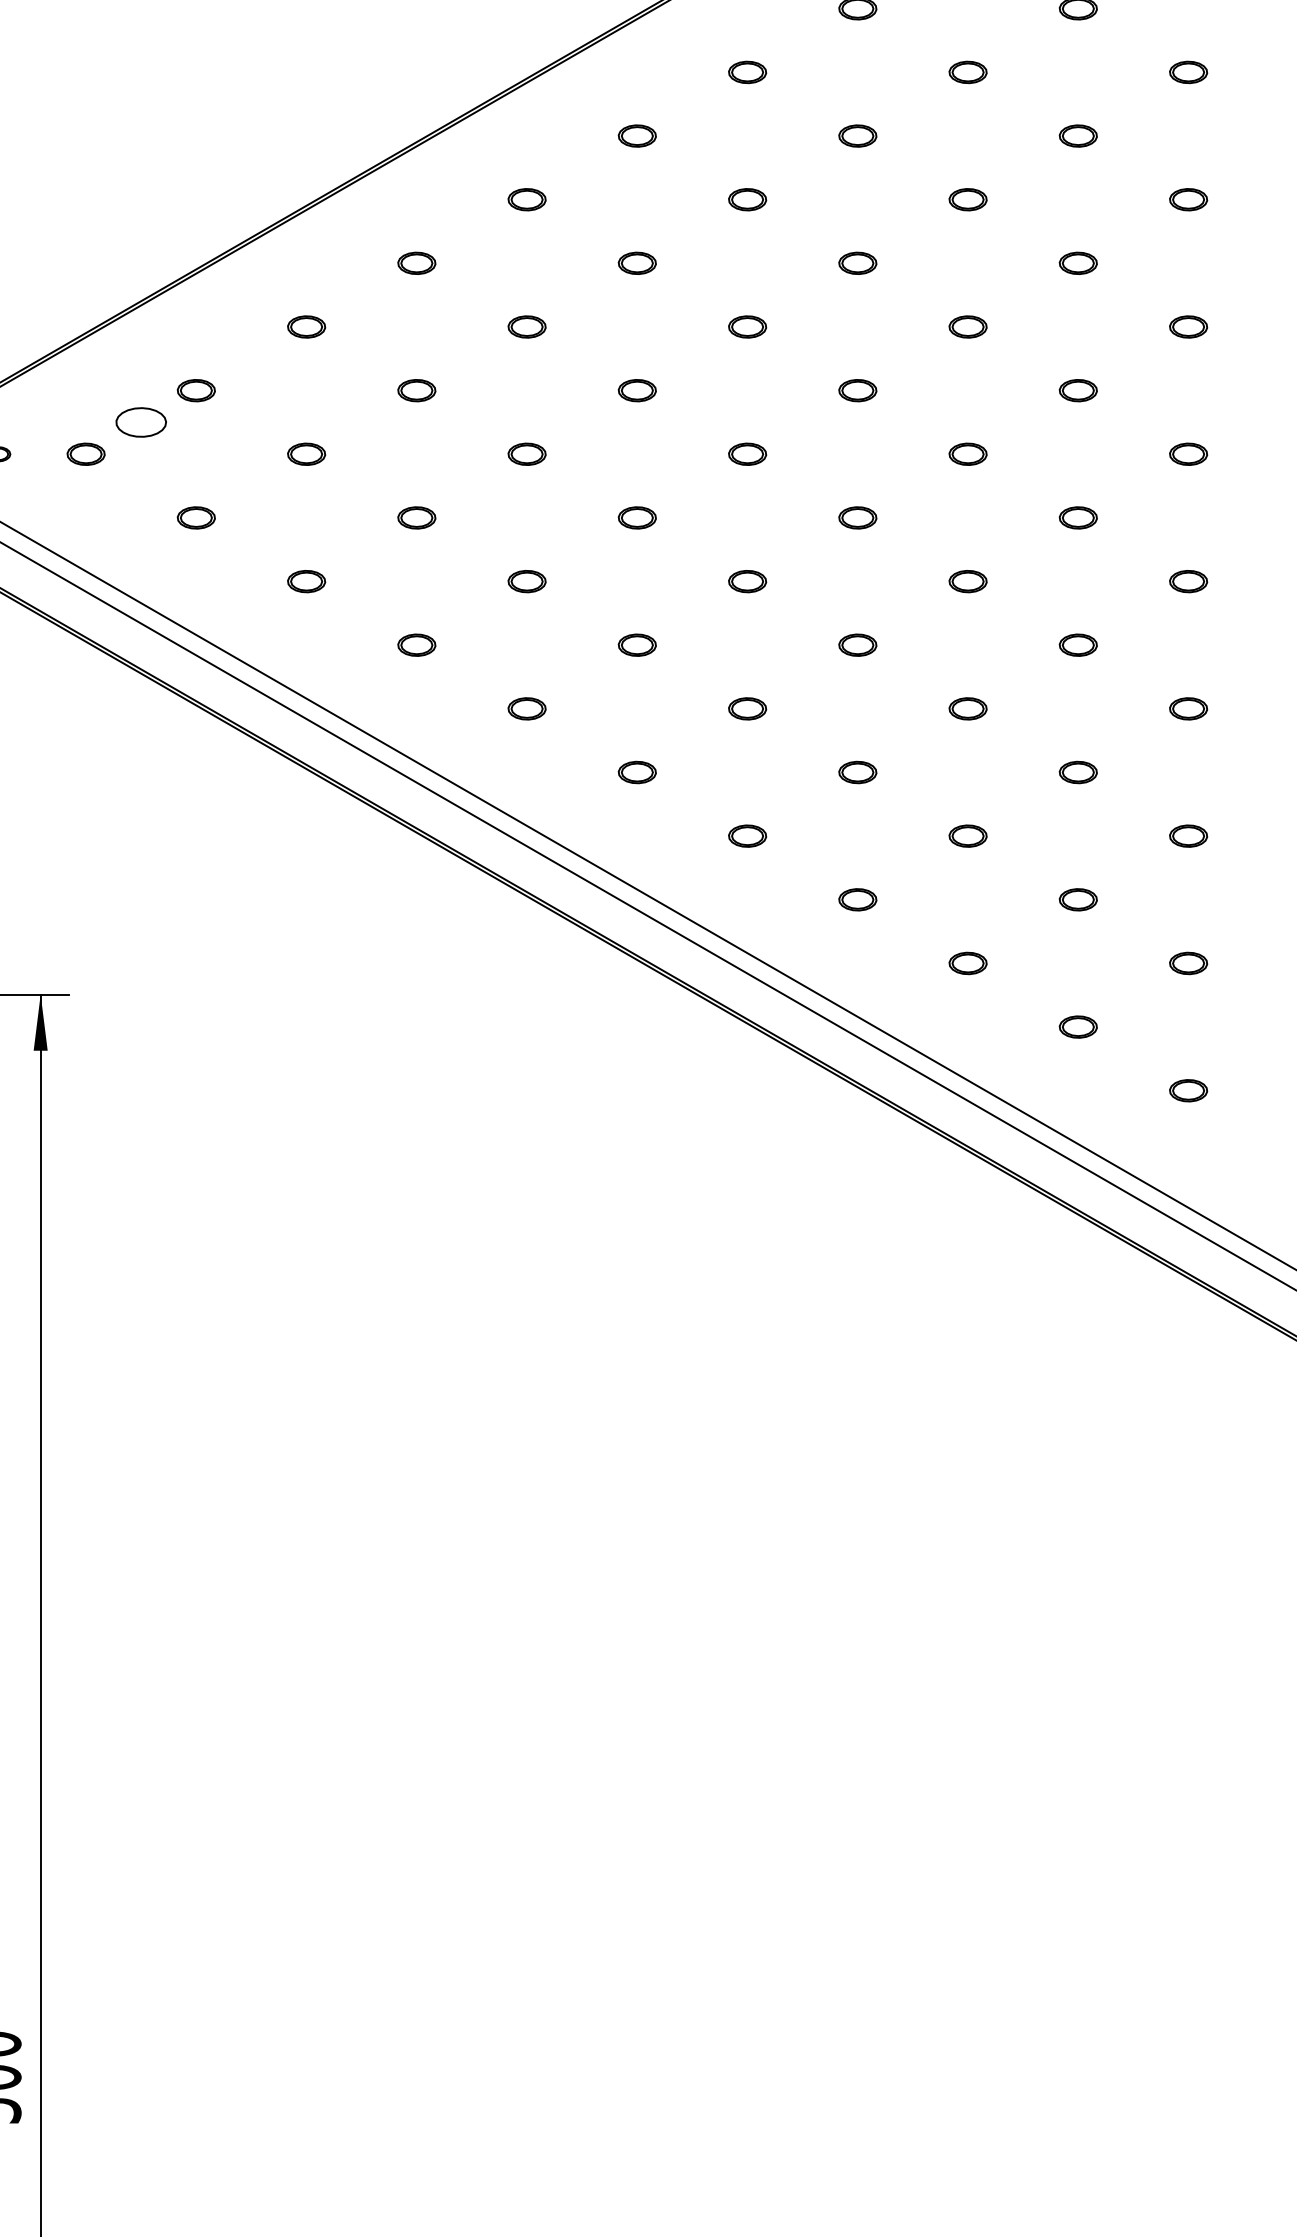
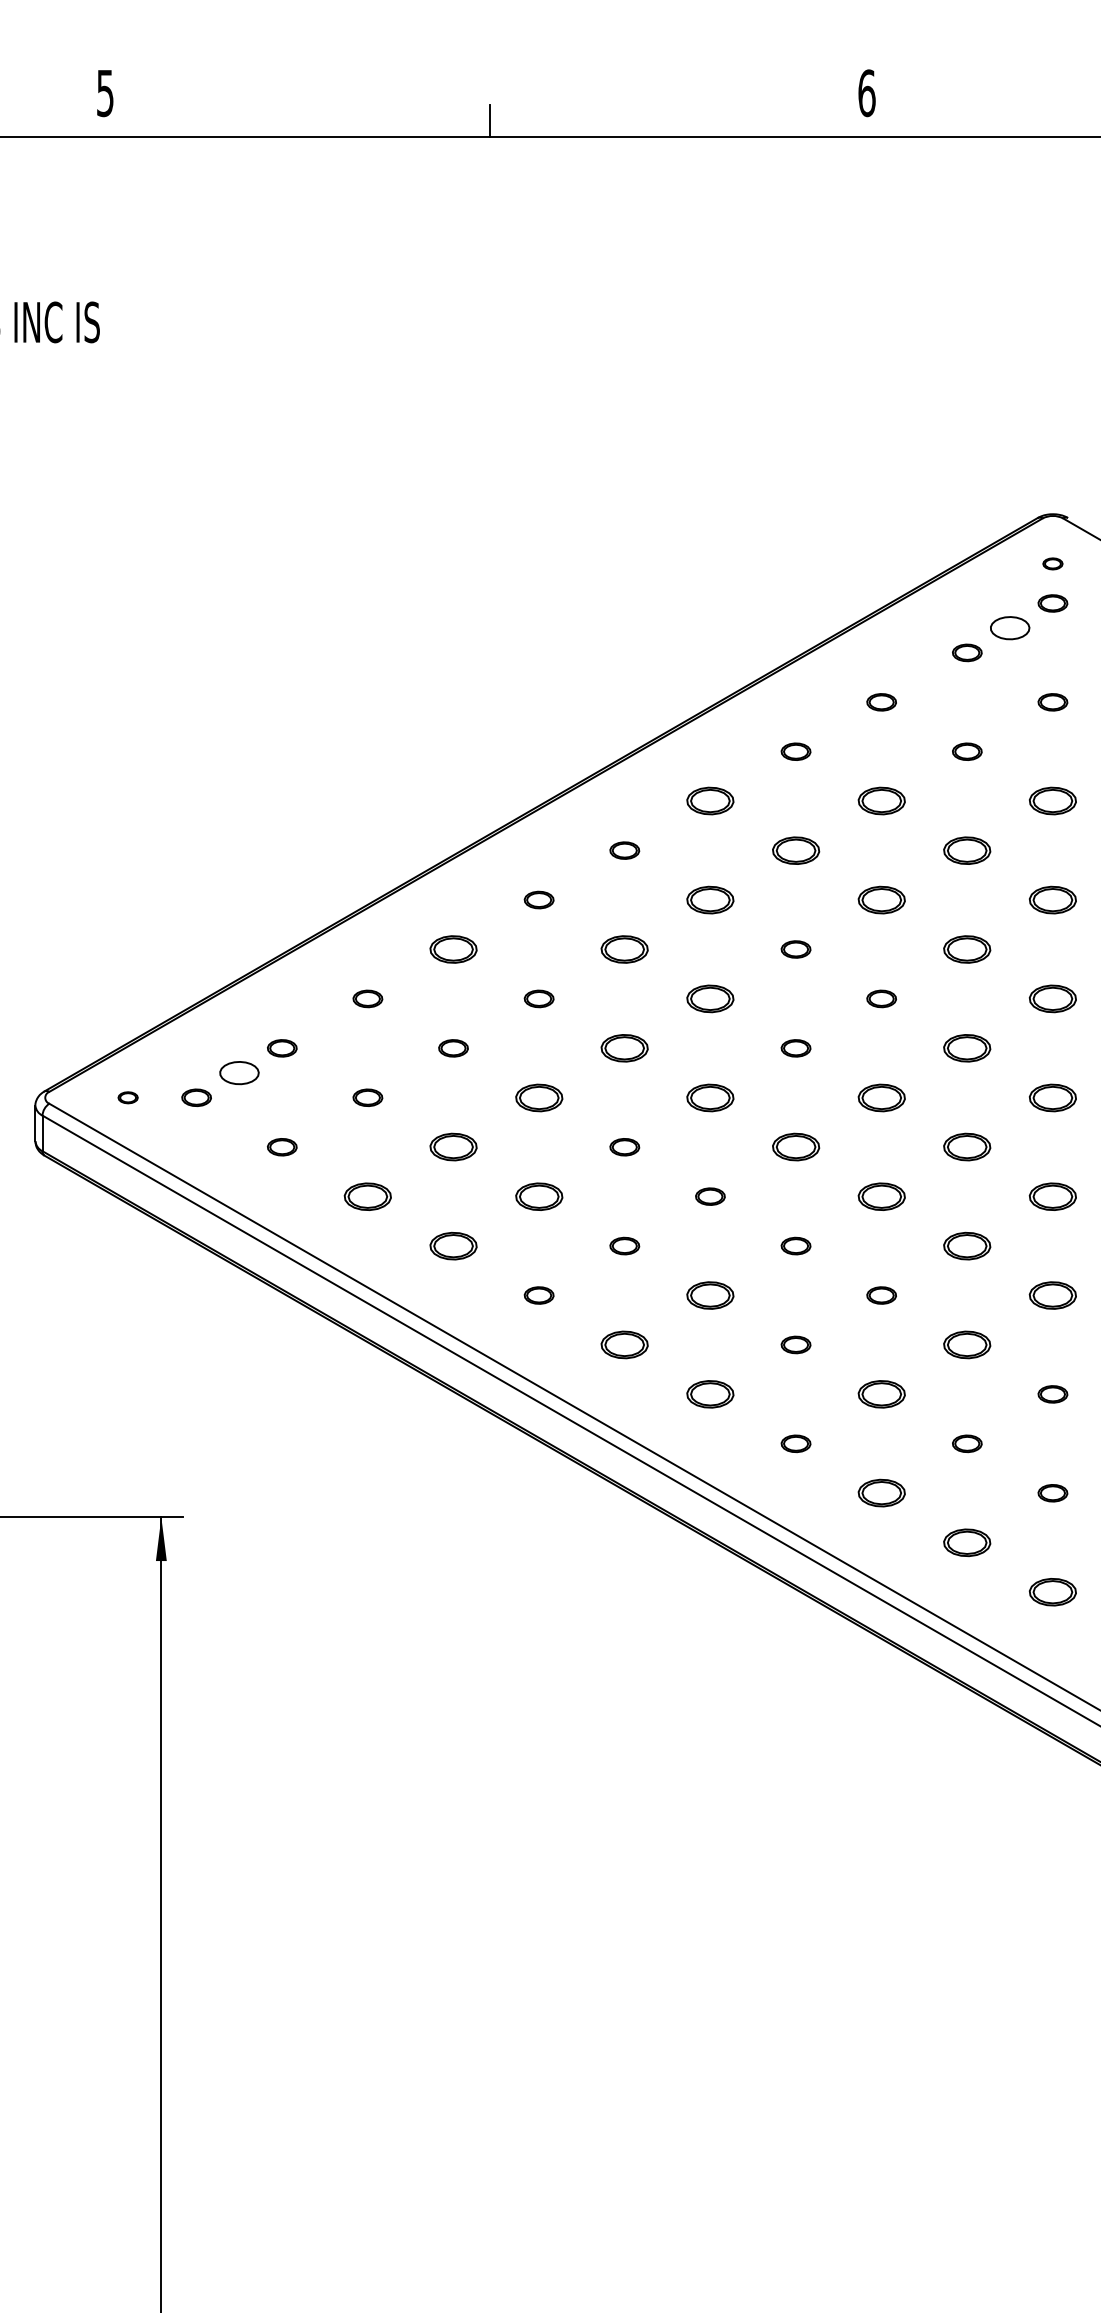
part: (747, 72) -> (710, 801), size x1.6
part: (967, 72) -> (881, 801), size x1.6
part: (1188, 72) -> (1052, 801), size x1.6
part: (857, 135) -> (795, 850), size x1.6
part: (1078, 135) -> (967, 850), size x1.6
part: (747, 198) -> (710, 899), size x1.6
part: (967, 198) -> (881, 899), size x1.6
part: (1188, 198) -> (1052, 899), size x1.6
part: (416, 263) -> (453, 949), size x1.6
part: (636, 263) -> (624, 949), size x1.6
part: (1078, 263) -> (967, 949), size x1.6
part: (747, 326) -> (710, 998), size x1.6
part: (1188, 326) -> (1052, 998), size x1.6
part: (636, 390) -> (624, 1048), size x1.6
part: (1078, 390) -> (967, 1048), size x1.6
part: (526, 453) -> (538, 1097), size x1.6
part: (747, 453) -> (710, 1097), size x1.6
part: (967, 453) -> (881, 1097), size x1.6
part: (1188, 453) -> (1052, 1097), size x1.6
part: (416, 518) -> (453, 1147), size x1.6
part: (857, 518) -> (795, 1147), size x1.6
part: (1078, 518) -> (967, 1147), size x1.6
part: (306, 581) -> (367, 1196), size x1.6
part: (526, 581) -> (538, 1196), size x1.6
part: (967, 581) -> (881, 1196), size x1.6
part: (1188, 581) -> (1052, 1196), size x1.6
part: (416, 644) -> (453, 1245), size x1.6
part: (1078, 644) -> (967, 1245), size x1.6
part: (747, 708) -> (710, 1295), size x1.6
part: (1188, 708) -> (1052, 1295), size x1.6
part: (636, 771) -> (624, 1344), size x1.6
part: (1078, 771) -> (967, 1344), size x1.6
part: (747, 836) -> (710, 1394), size x1.6
part: (967, 836) -> (881, 1394), size x1.6
part: (967, 963) -> (881, 1493), size x1.6
part: (1078, 1026) -> (967, 1542), size x1.6
part: (1188, 1089) -> (1052, 1591), size x1.6

